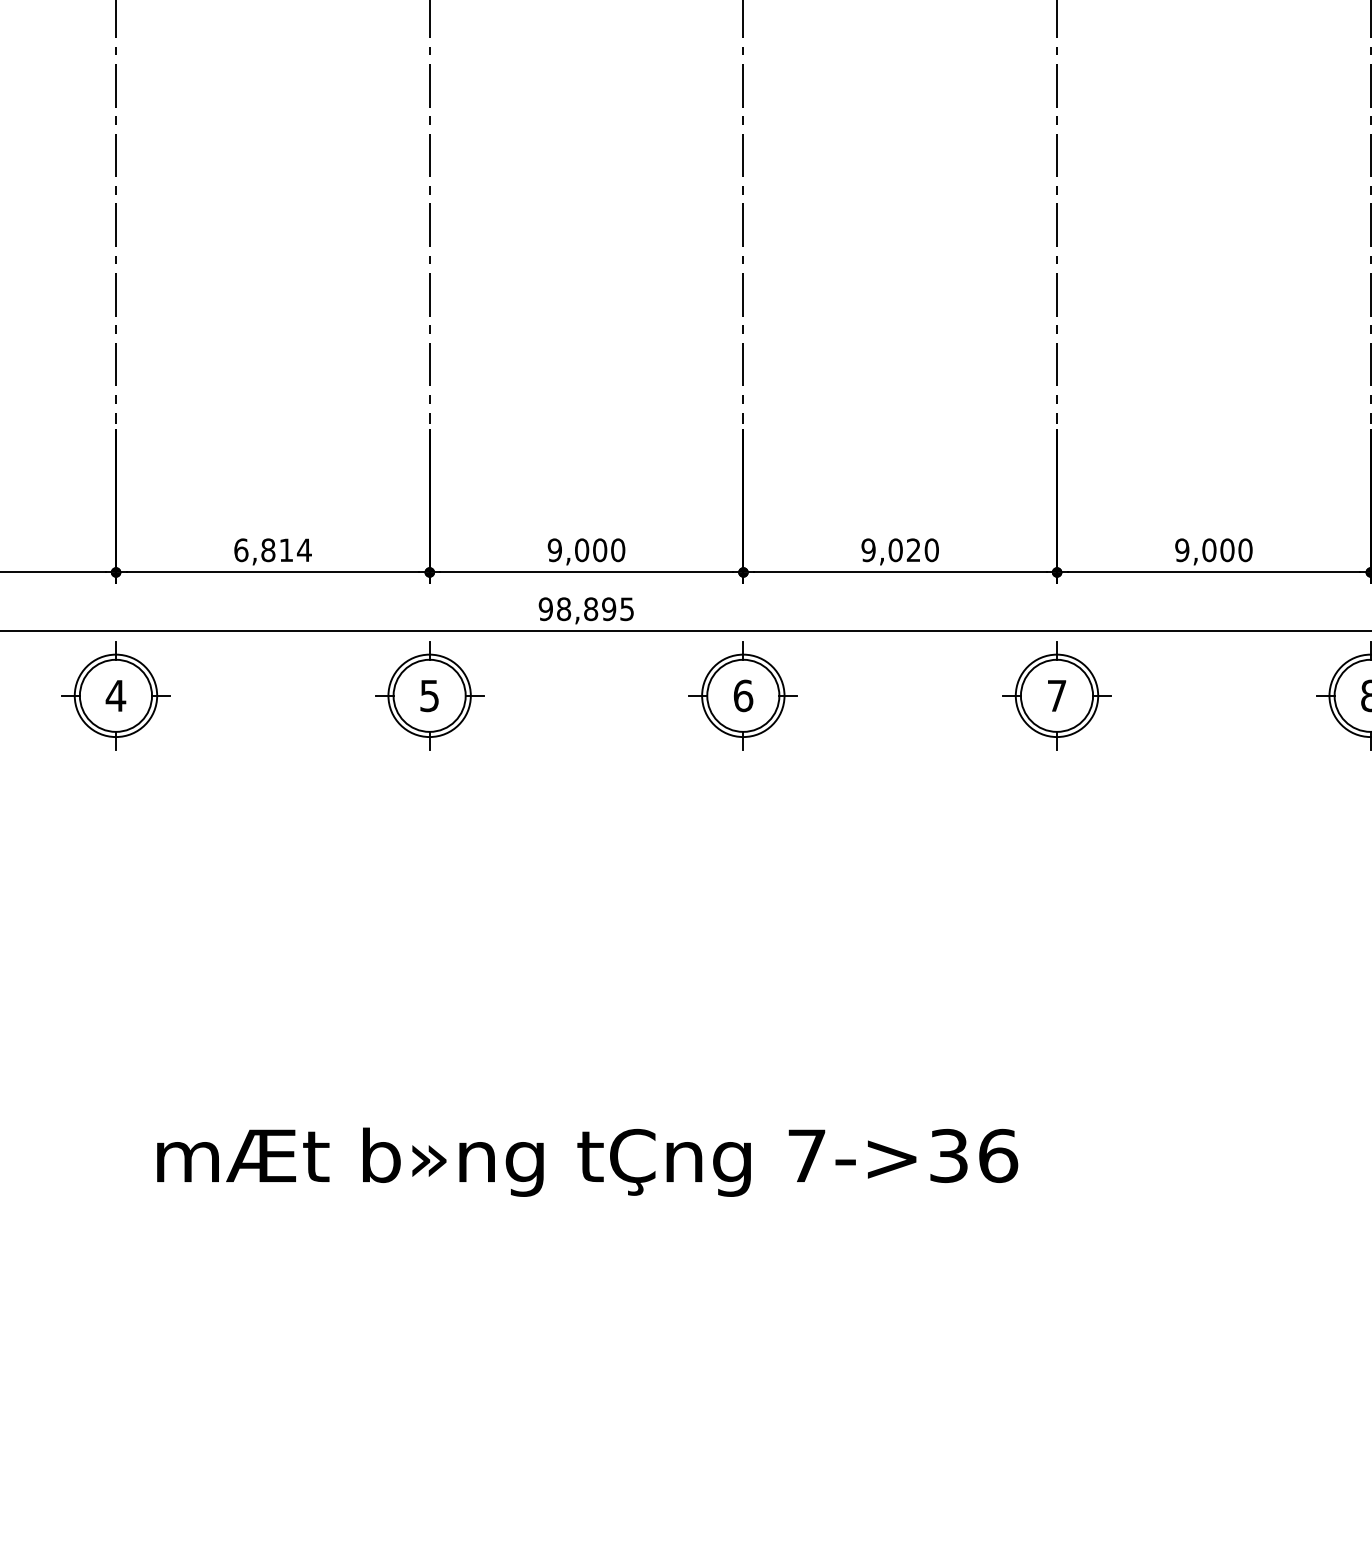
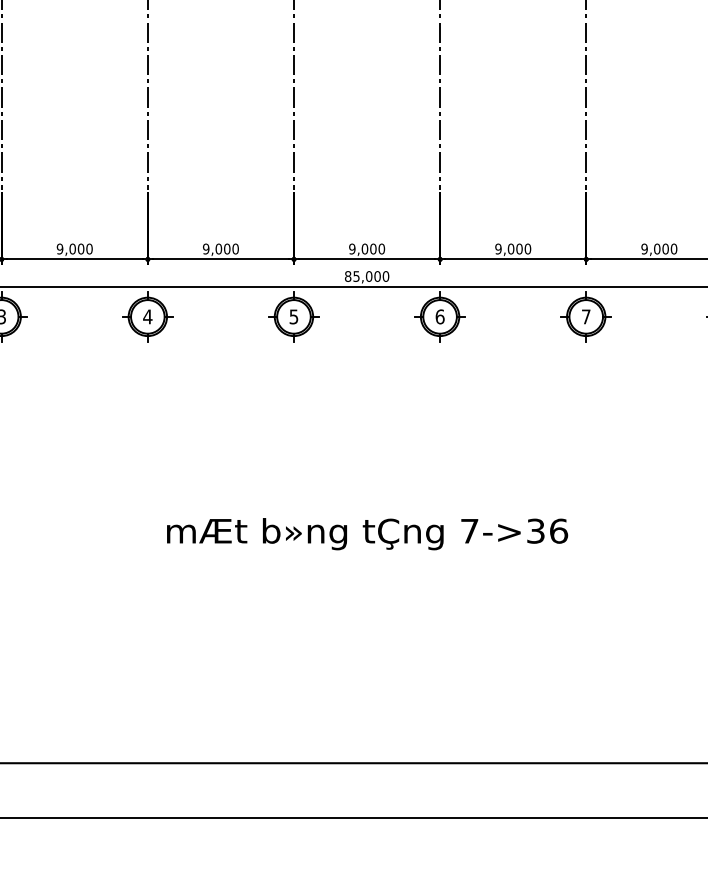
text: (274, 549) -> (221, 248), 6,814 -> 9,000
text: (913, 549) -> (519, 248), 9,020 -> 9,000
text: (585, 609) -> (366, 276), 98,895 -> 85,000

